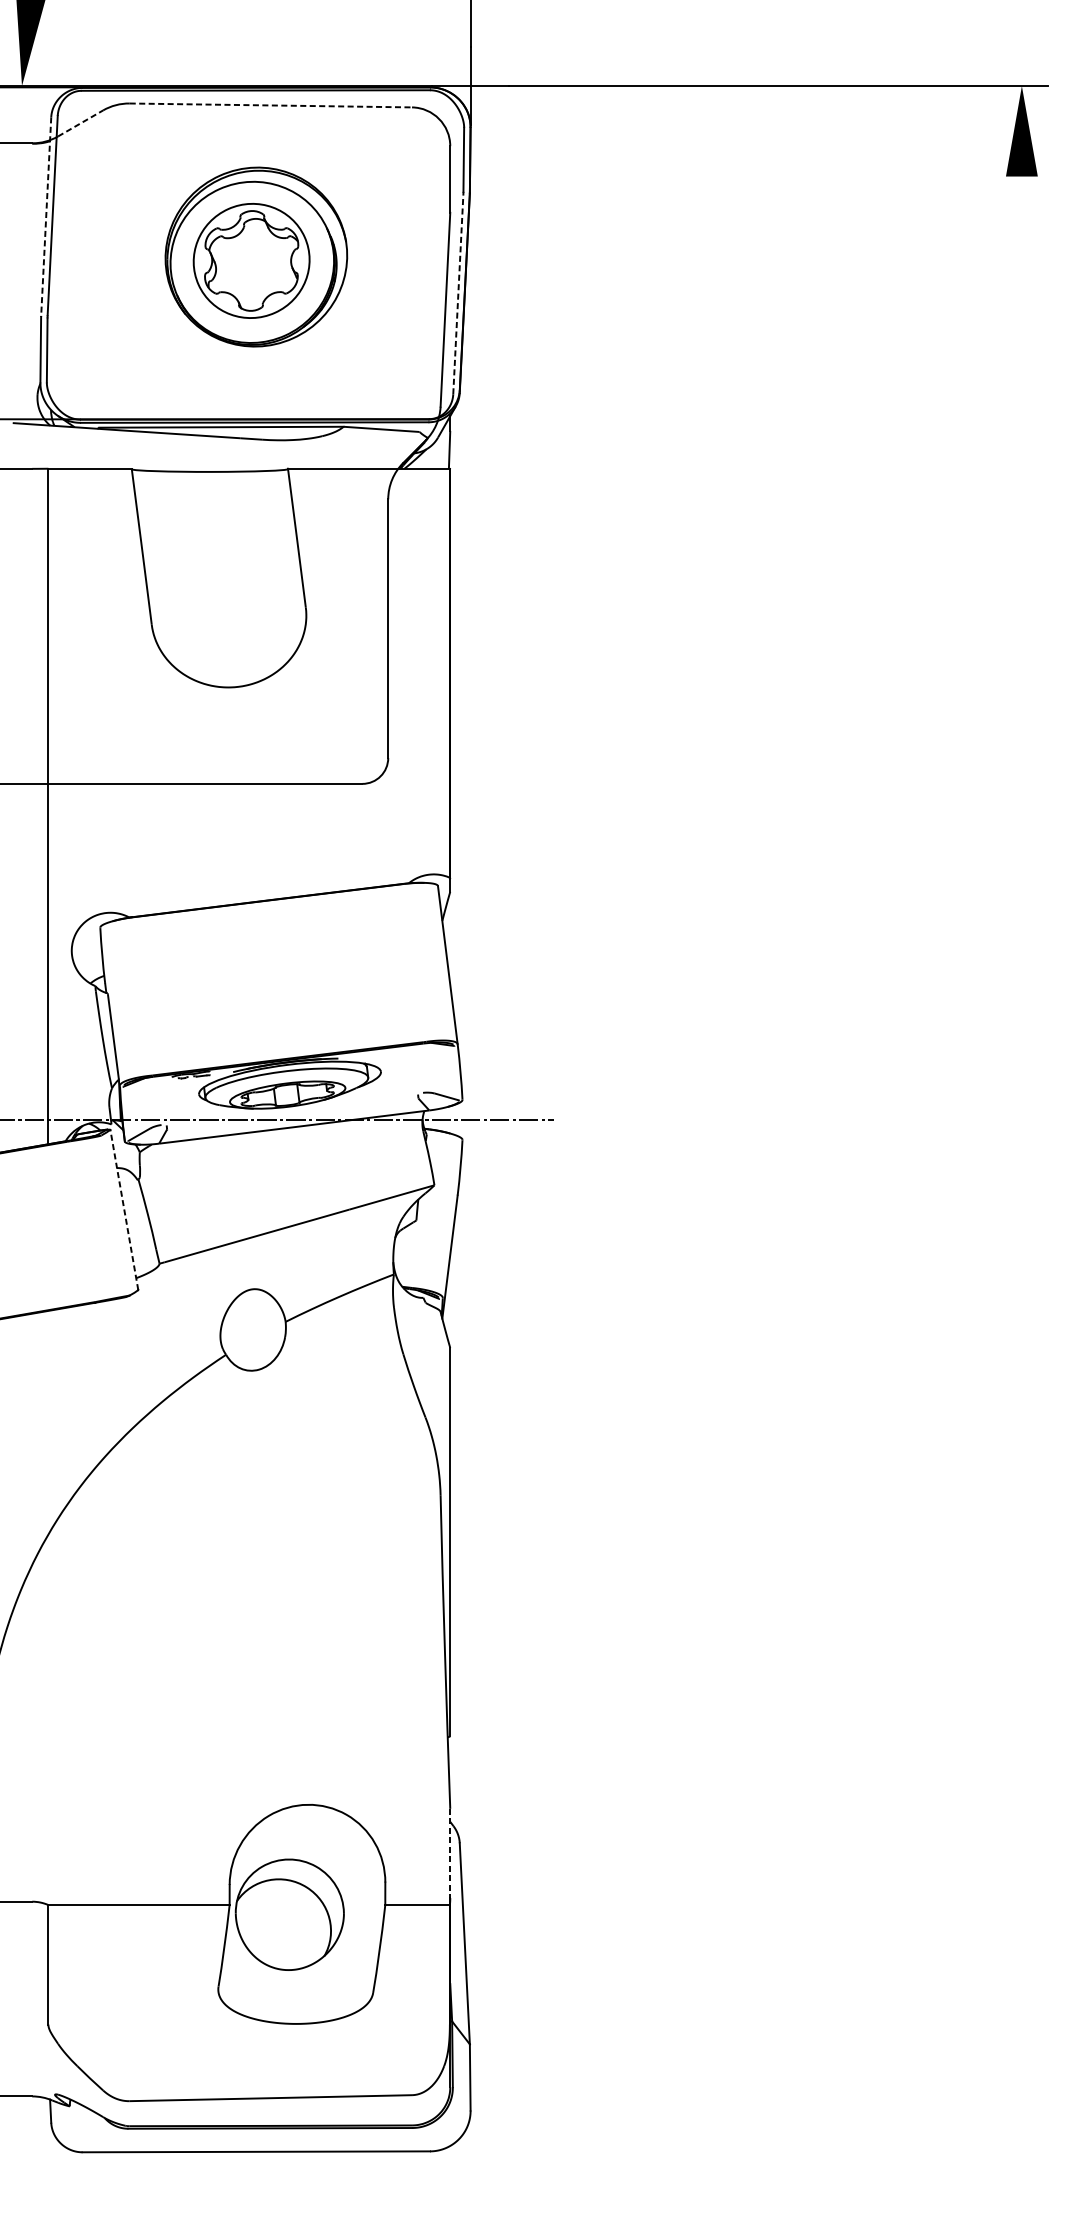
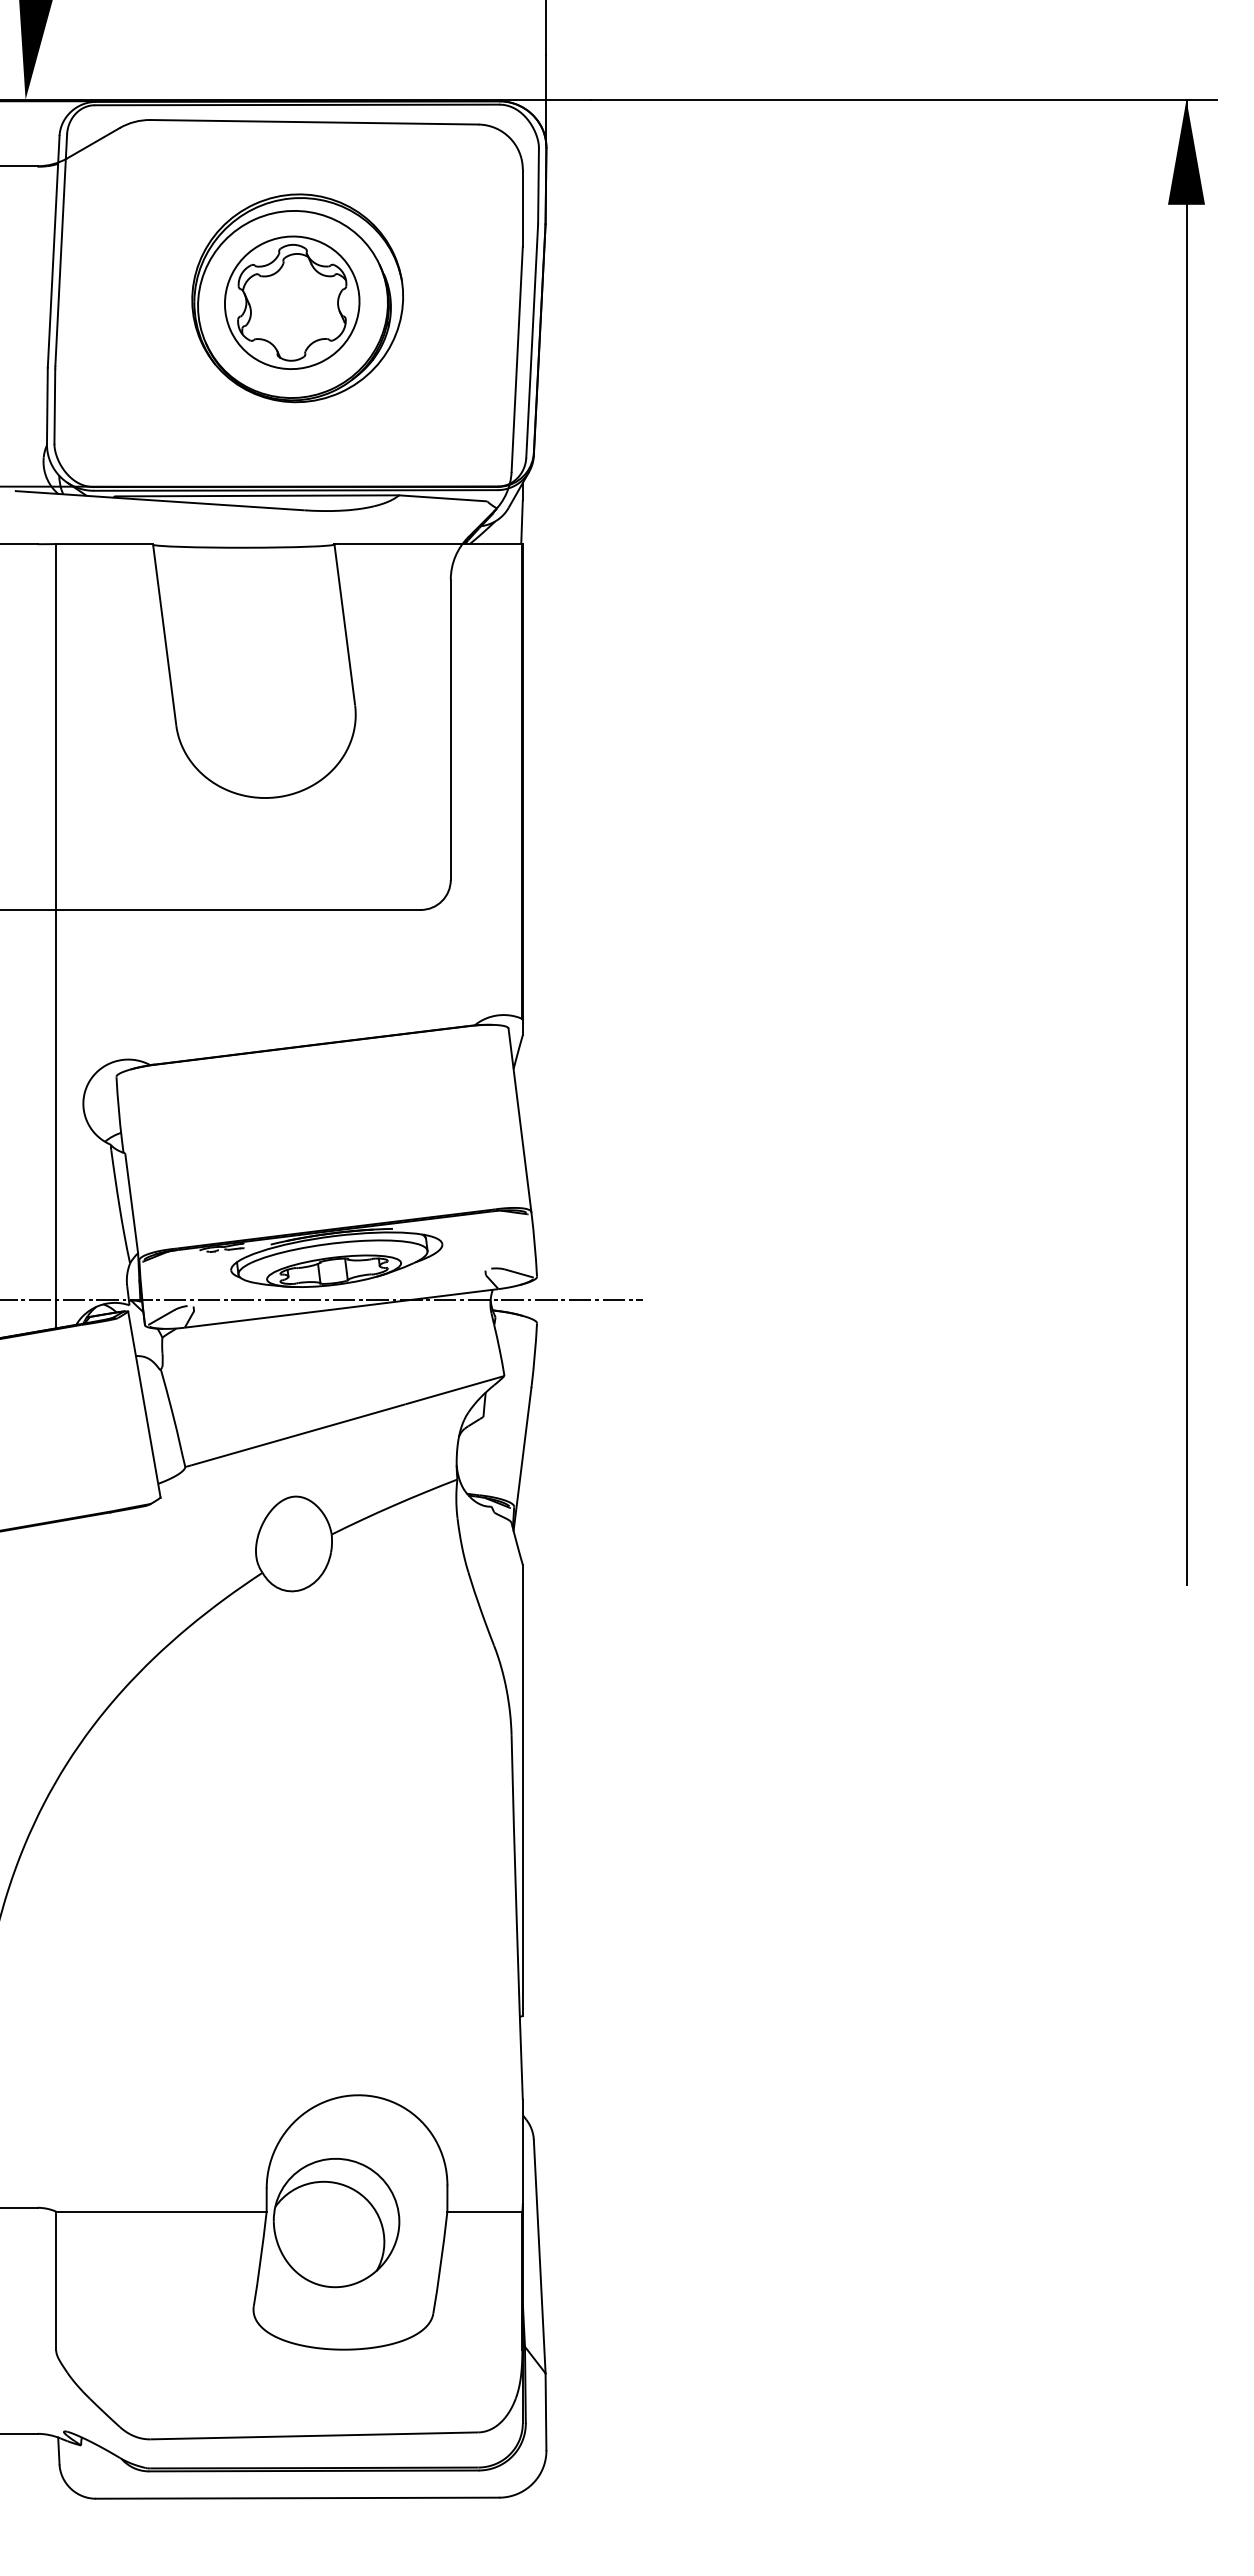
line: (270, 105) -> (314, 122), dashed -> solid
line: (81, 122) -> (94, 142), dashed -> solid
line: (46, 216) -> (53, 251), dashed -> solid
line: (458, 294) -> (532, 341), dashed -> solid
line: (1021, 725) -> (1186, 842), added
line: (124, 1209) -> (144, 1404), dashed -> solid
line: (449, 1853) -> (522, 2151), dashed -> solid

